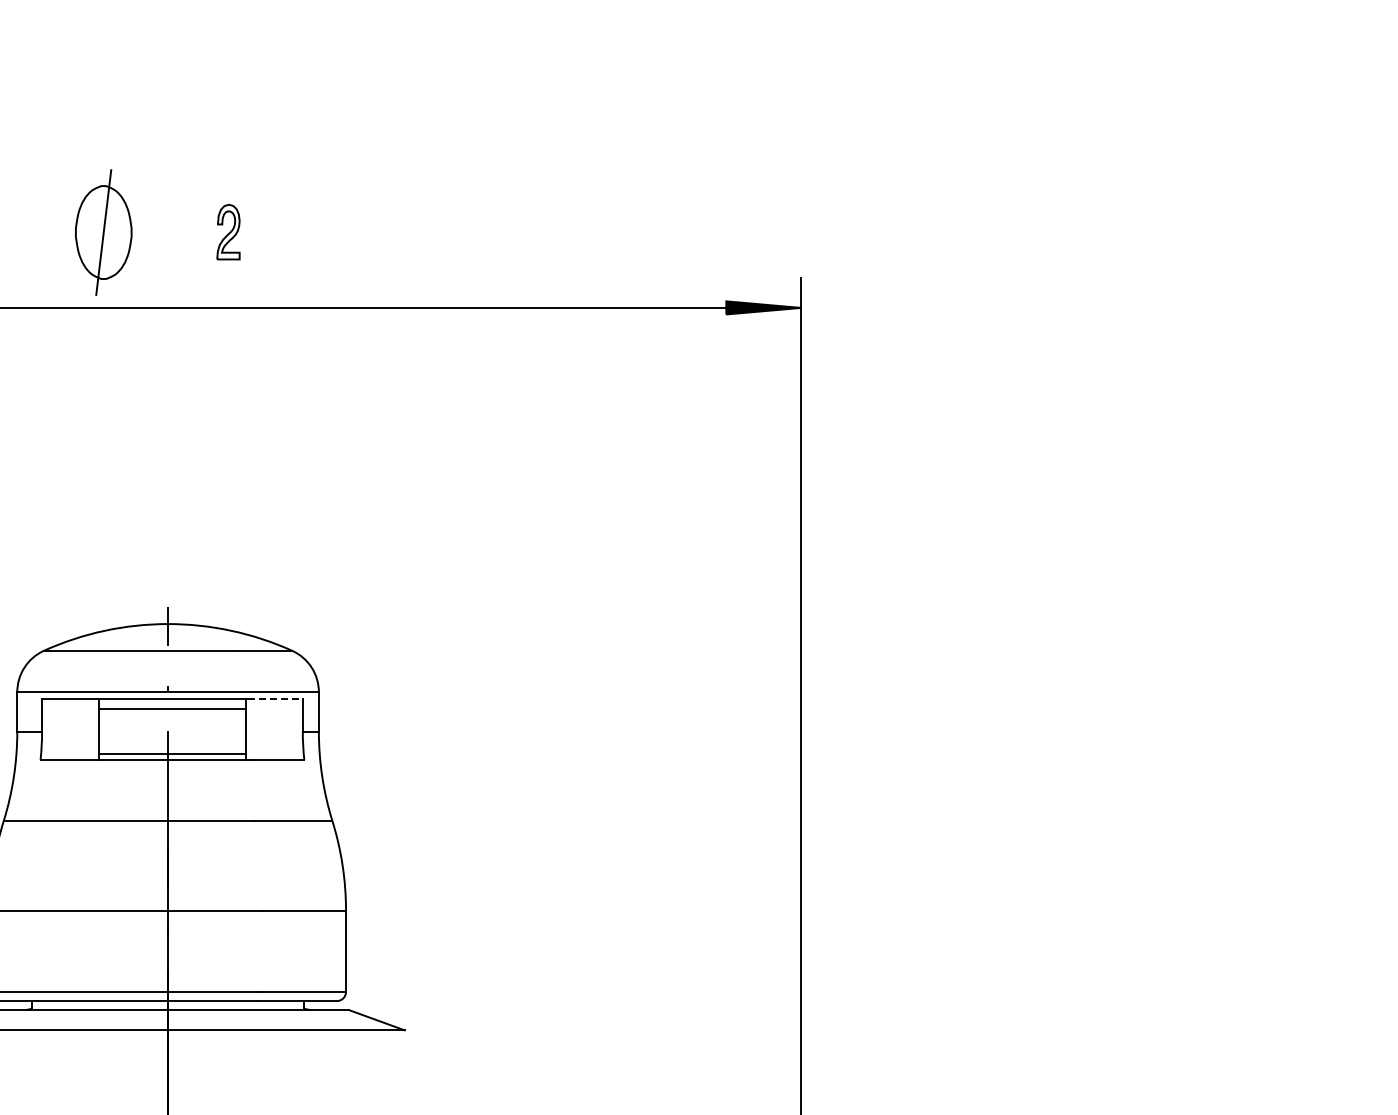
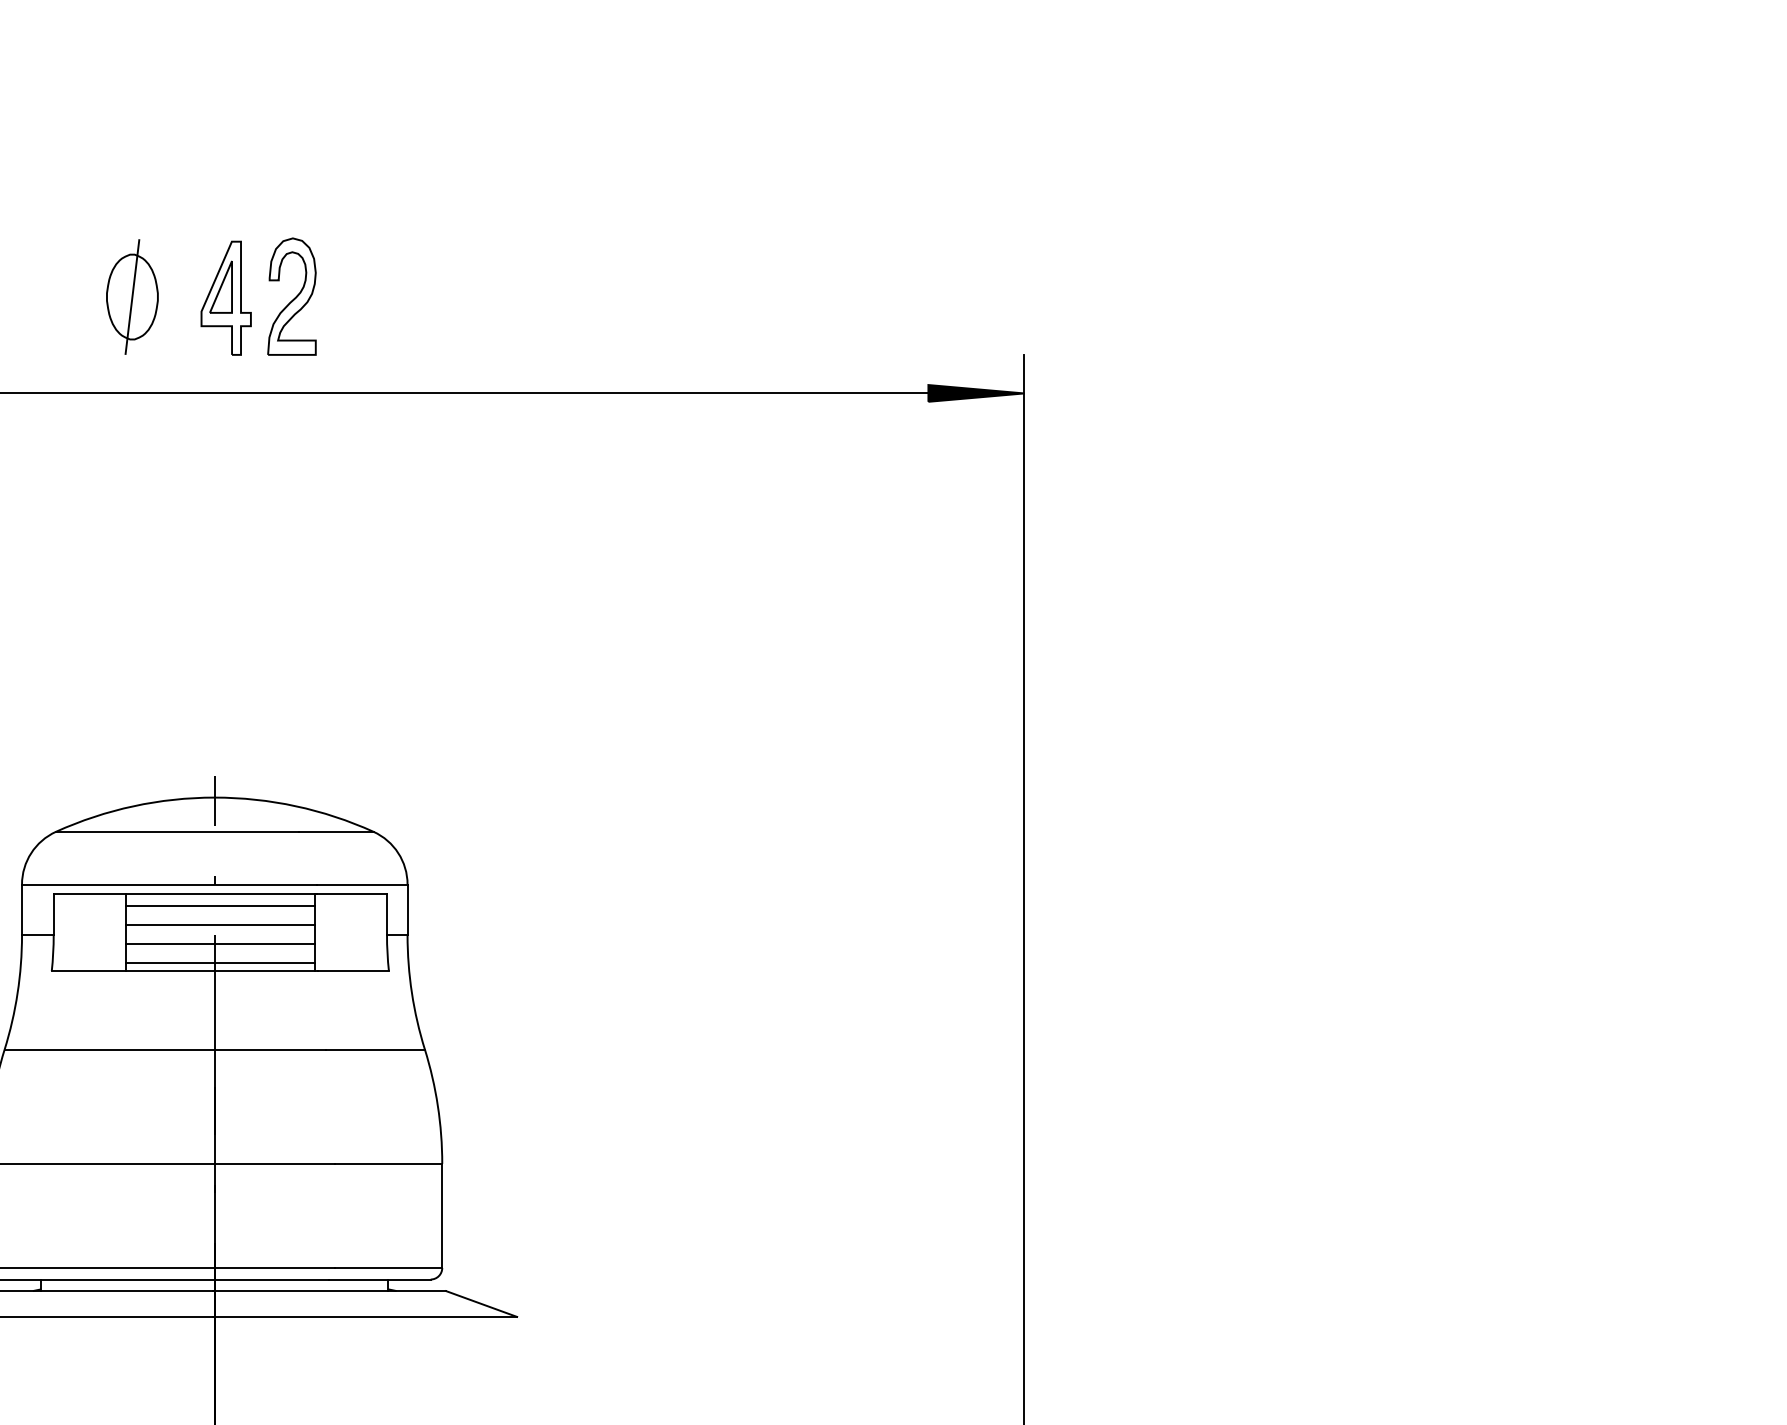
part: (228, 231) -> (292, 295), size x1.67
part: (103, 232) -> (132, 297), size x0.71
part: (176, 233) -> (225, 298), added
line: (275, 699) -> (352, 894), dashed -> solid
line: (172, 723) -> (220, 924), added
line: (172, 738) -> (220, 943), added

